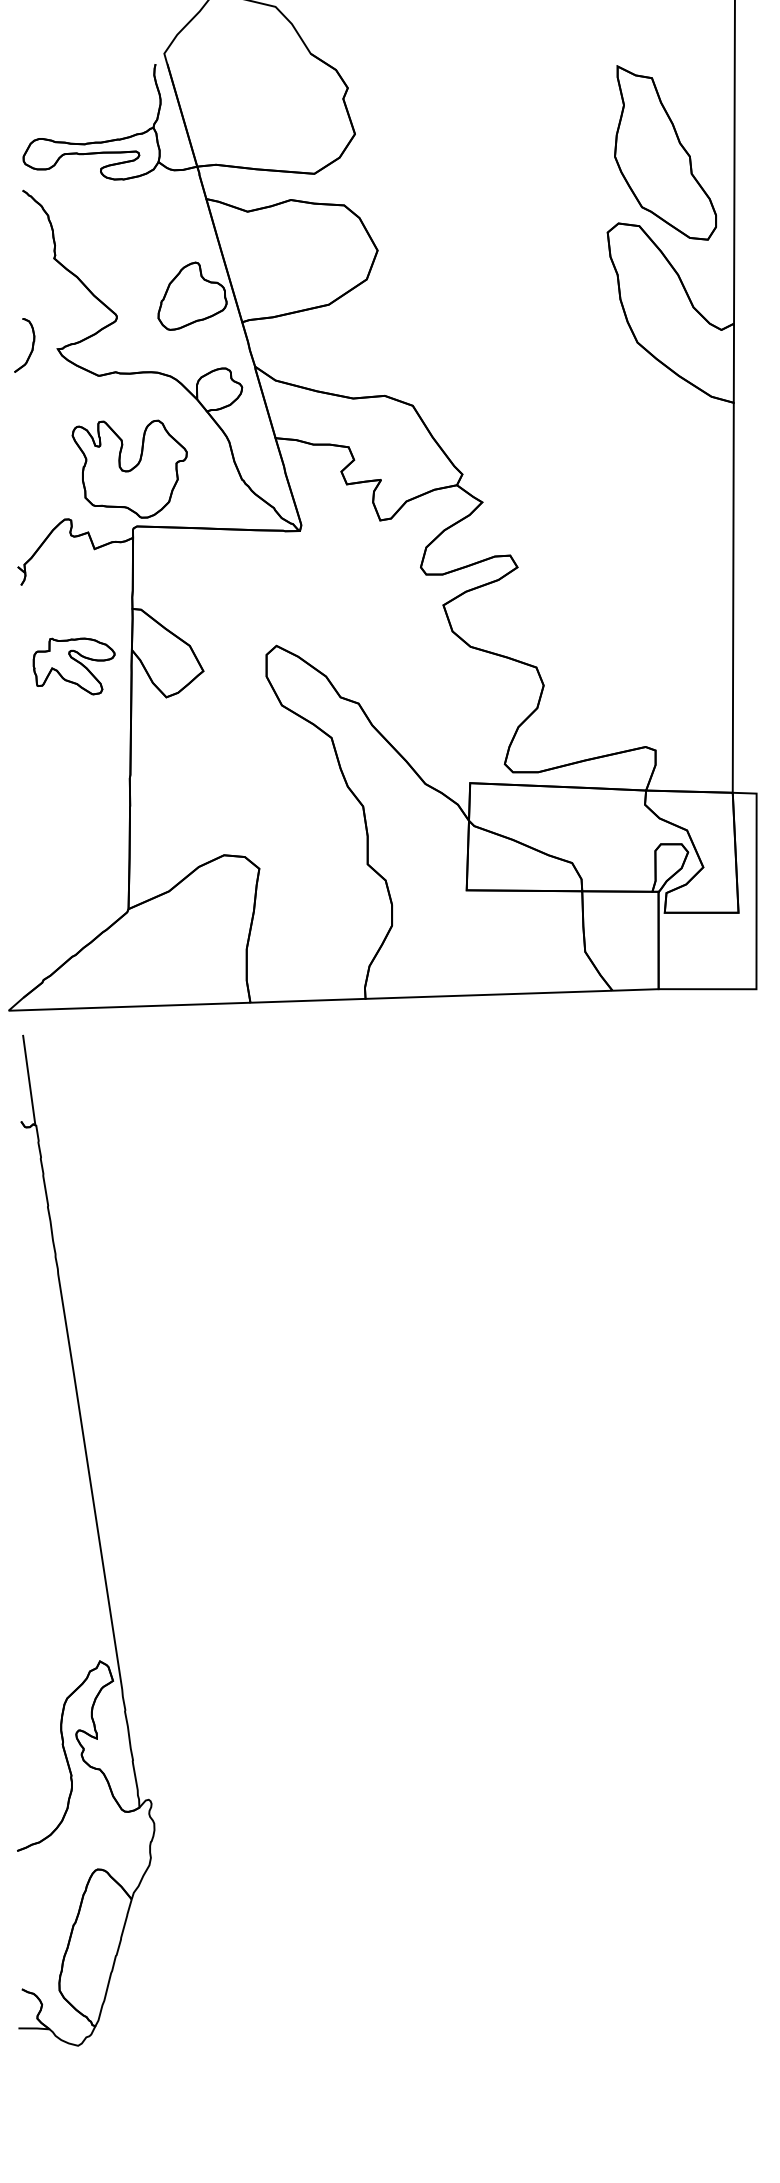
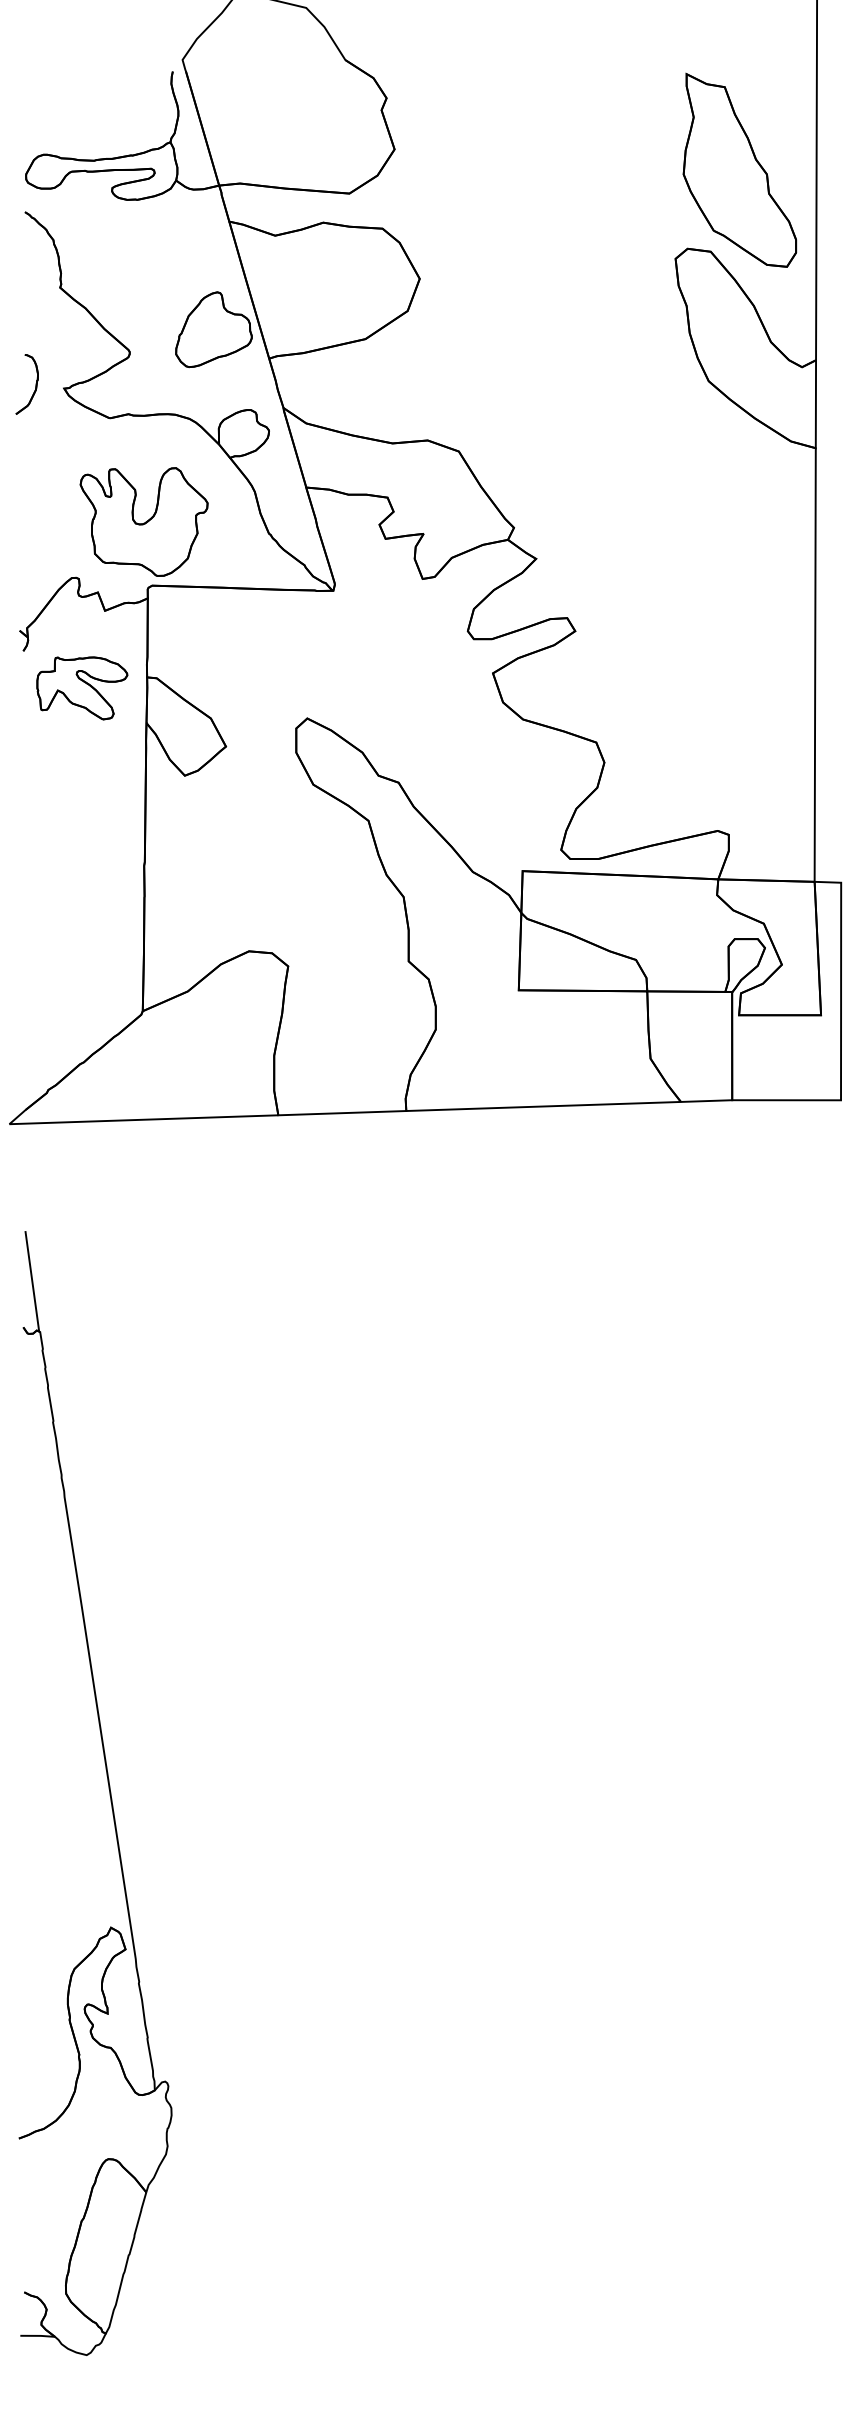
part: (74, 666) -> (82, 688), moved
part: (97, 1537) -> (108, 1789), moved

